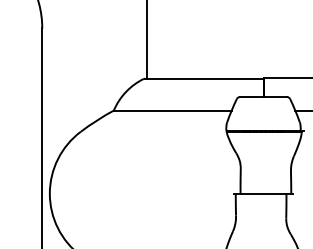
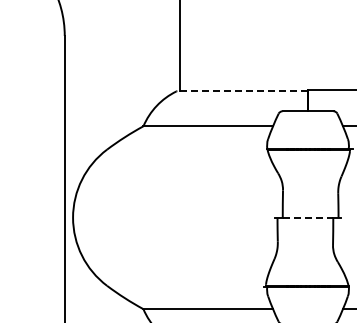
line: (203, 78) -> (242, 91), solid -> dashed
line: (263, 193) -> (308, 217), solid -> dashed

